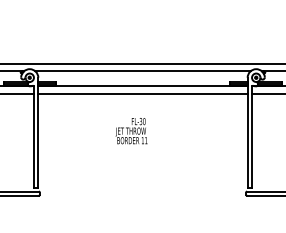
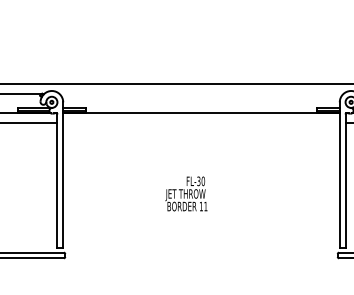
line: (142, 71) -> (200, 94), removed
line: (142, 93) -> (200, 123), removed
text: (131, 131) -> (186, 194), moved

